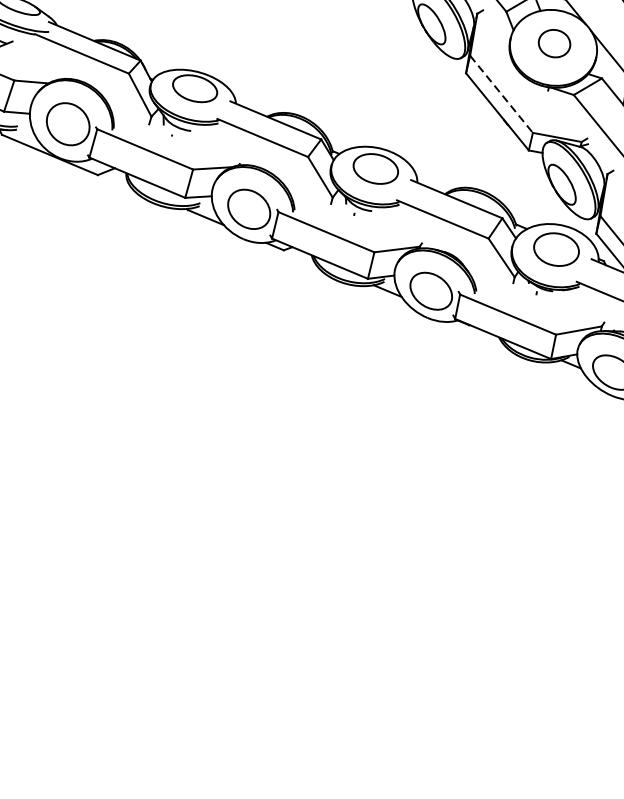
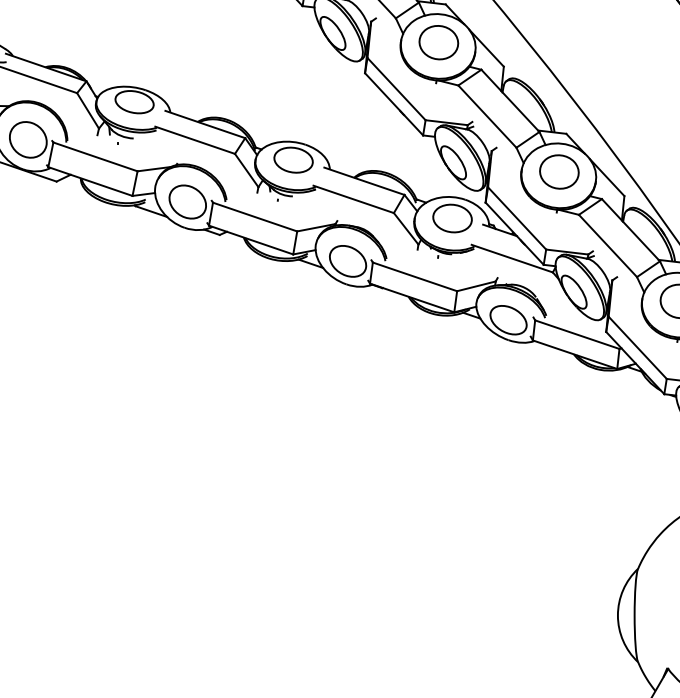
part: (554, 43) -> (438, 42), size x1.43
line: (501, 94) -> (396, 89), dashed -> solid

